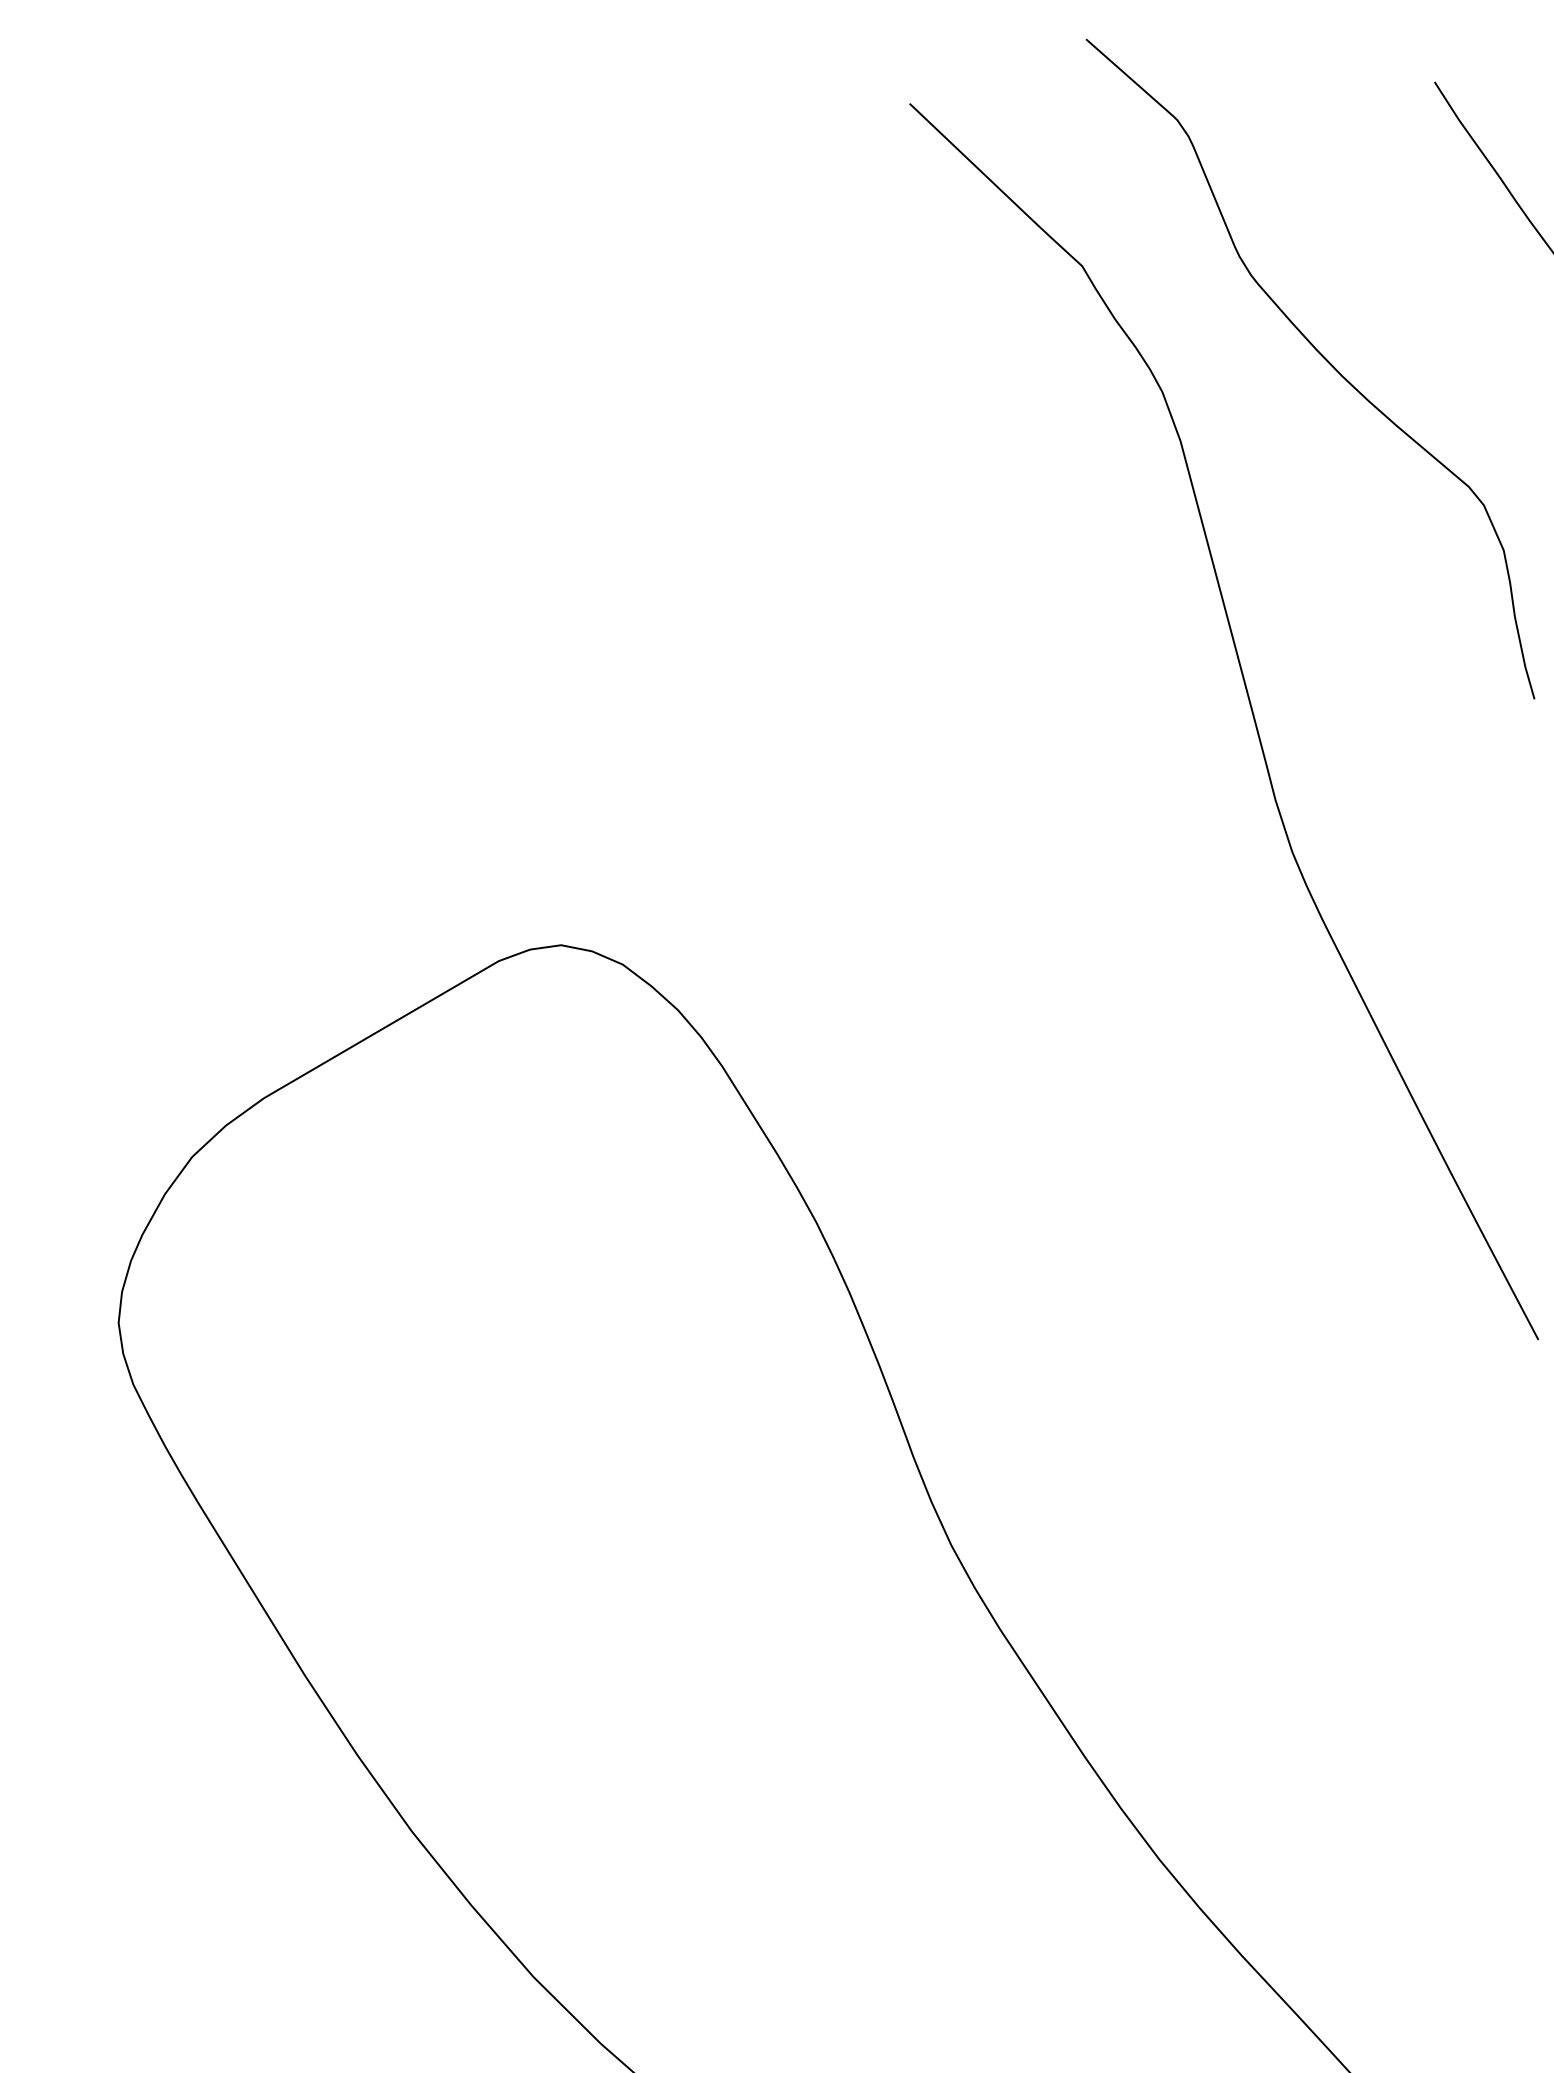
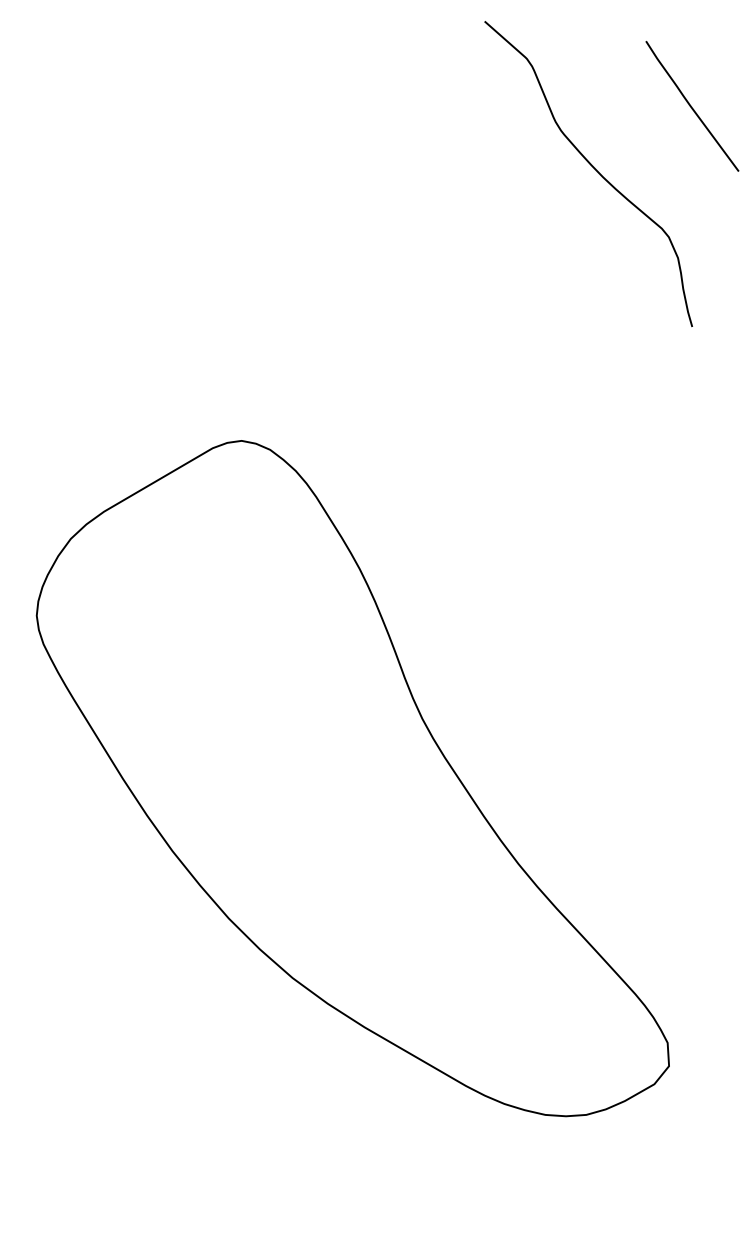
curve: (1249, 711) -> (560, 332), removed

